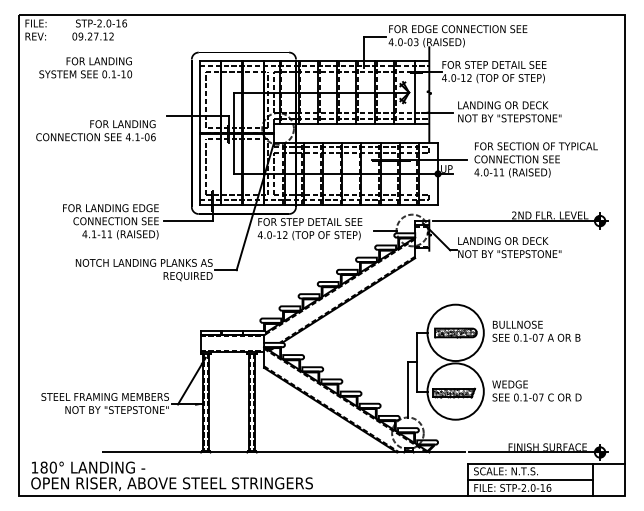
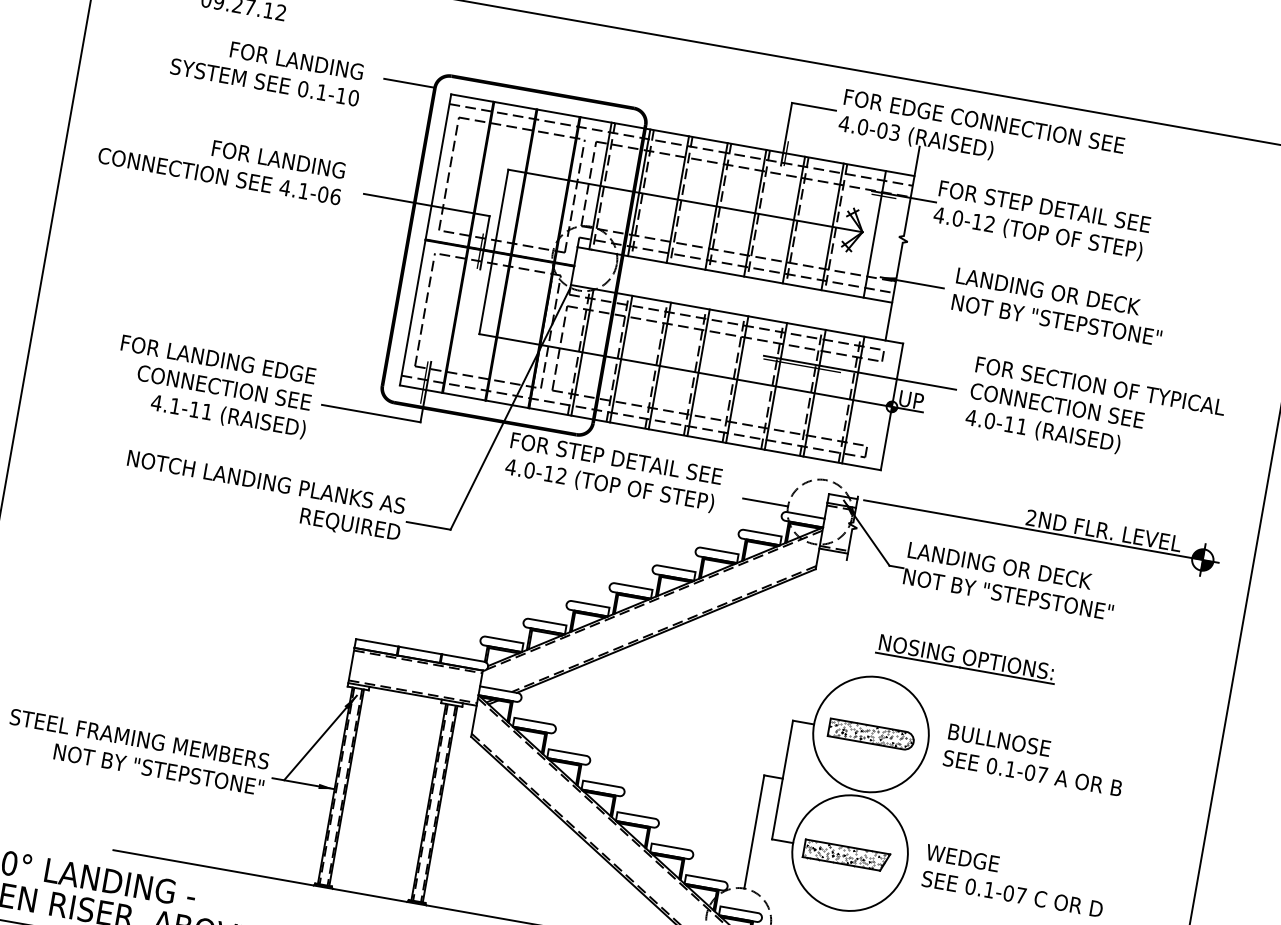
line: (178, 59) -> (408, 83), added
text: (85, 67) -> (266, 68), moved
text: (95, 130) -> (221, 162), moved
part: (494, 288) -> (965, 658), added

